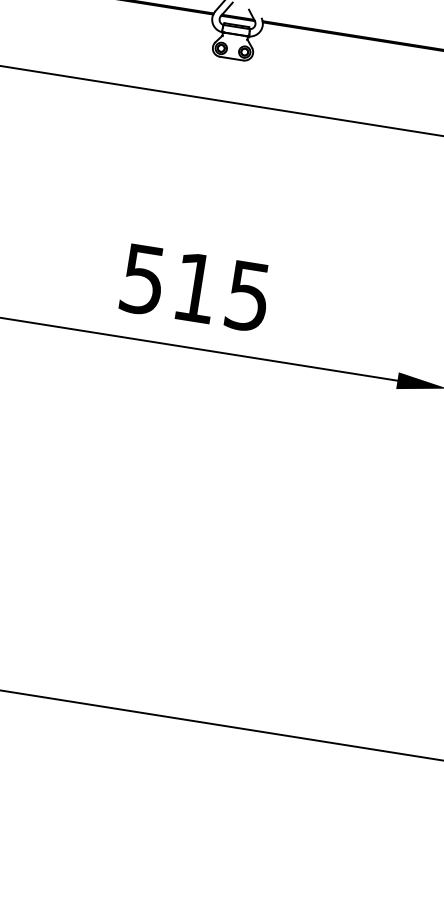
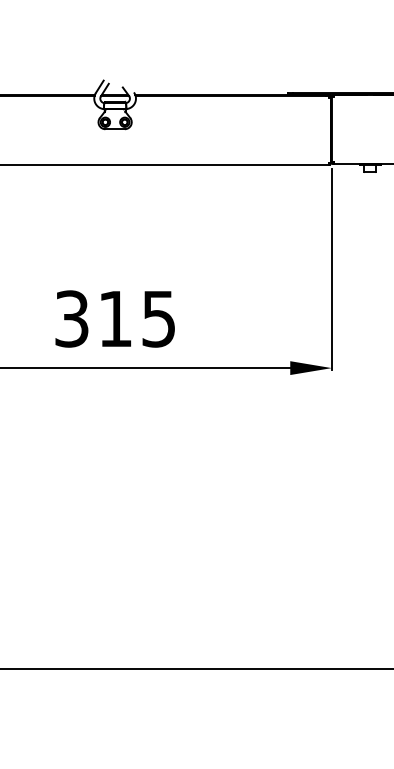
text: (142, 278) -> (71, 318), 515 -> 315

